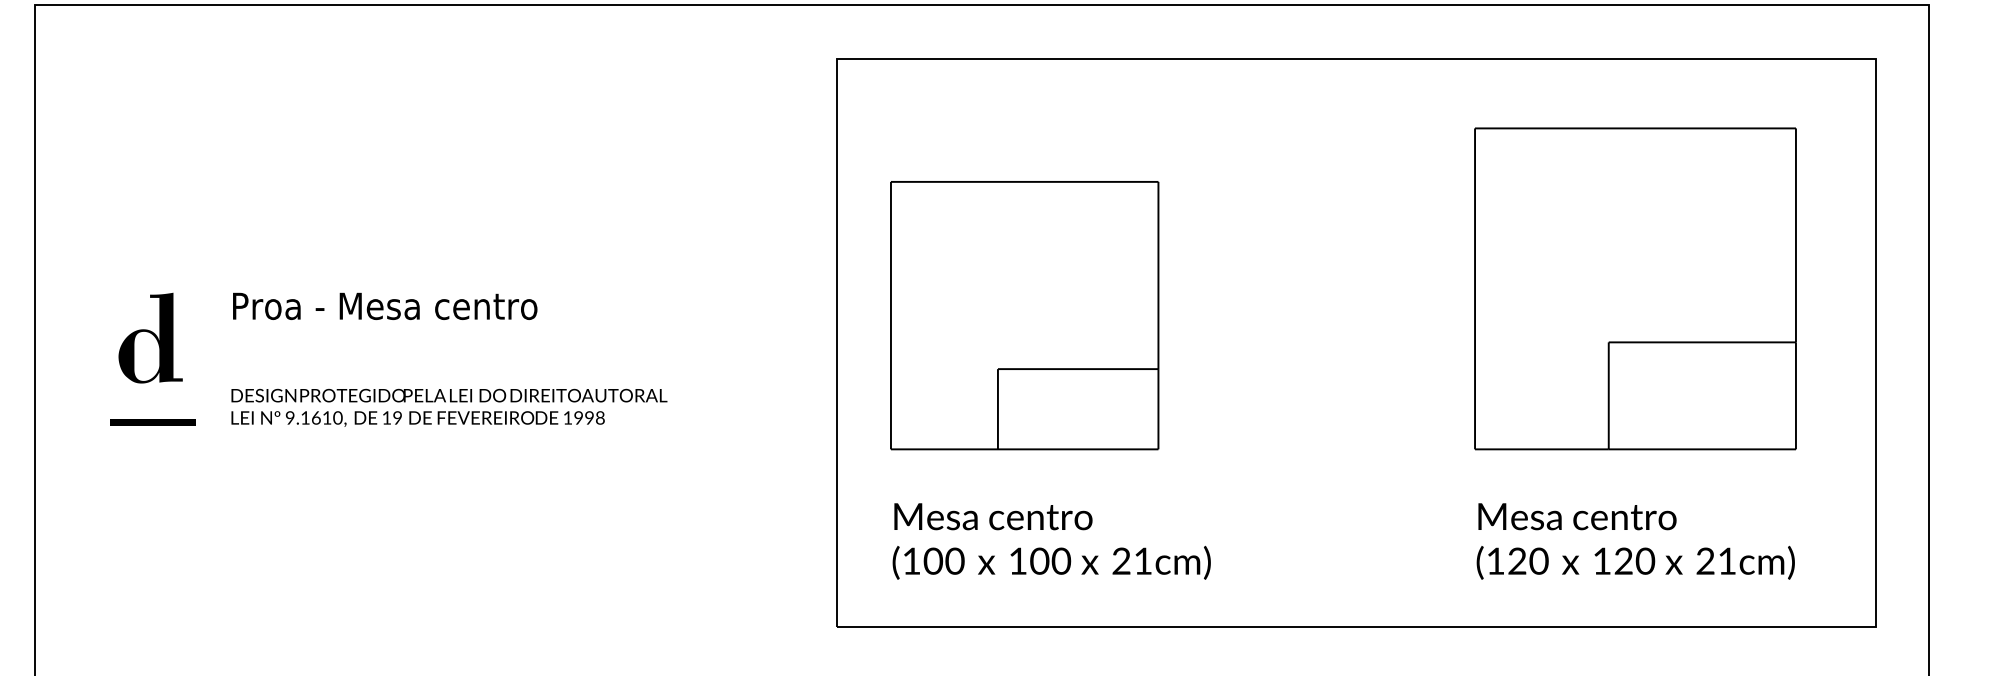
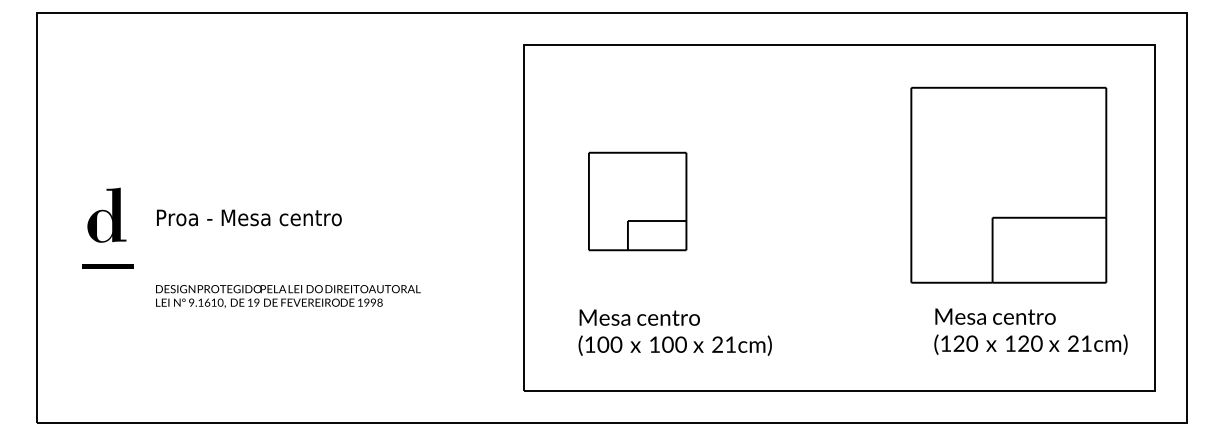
text: (385, 305) -> (249, 217), moved
part: (1024, 315) -> (637, 201), size x0.6
text: (449, 407) -> (288, 296), moved
text: (1050, 541) -> (674, 332), moved
text: (1634, 541) -> (1030, 331), moved

